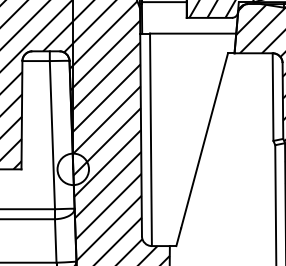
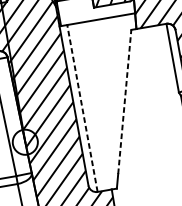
line: (150, 139) -> (82, 108), solid -> dashed
line: (204, 140) -> (124, 101), solid -> dashed

